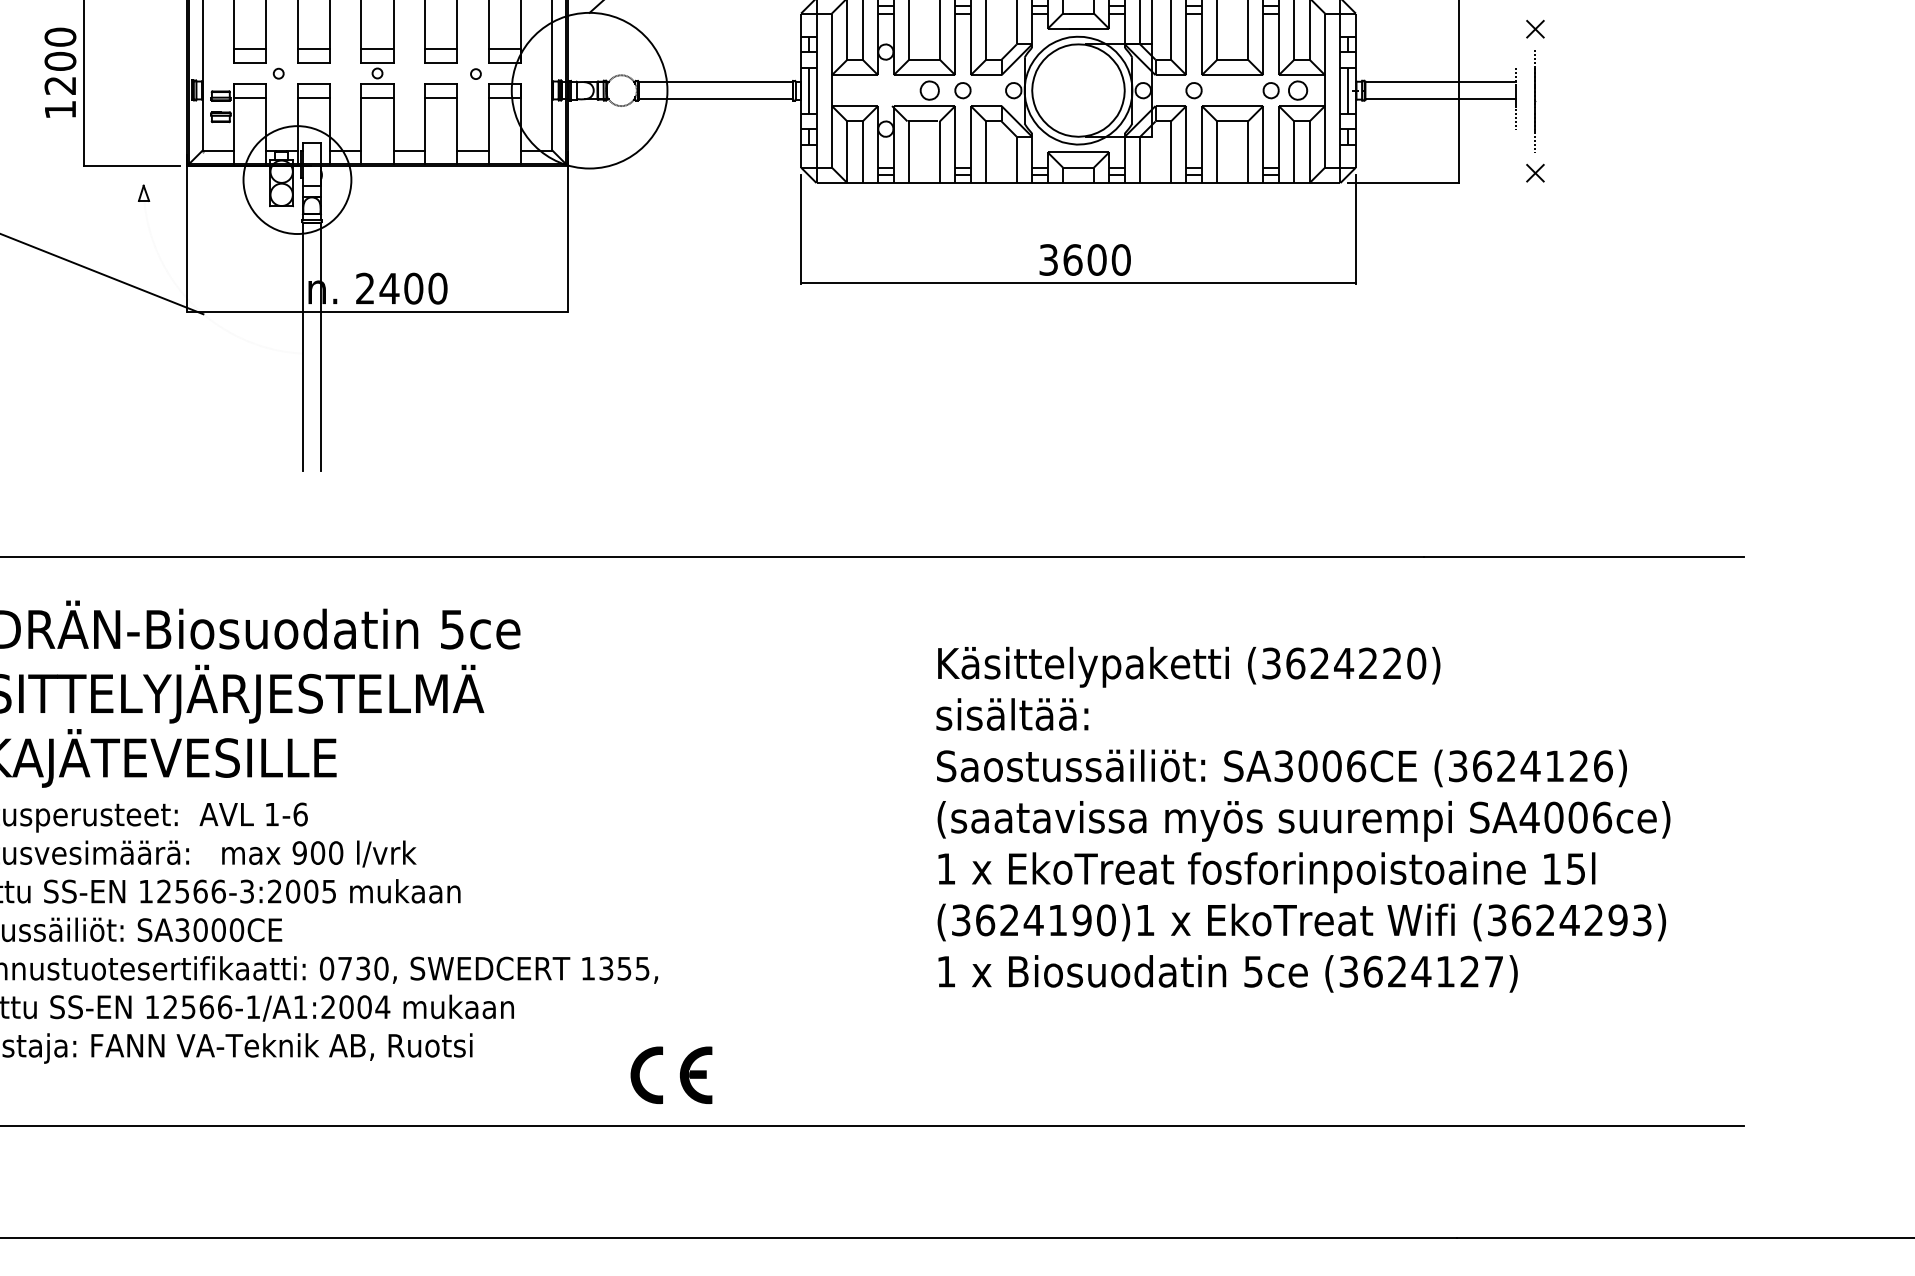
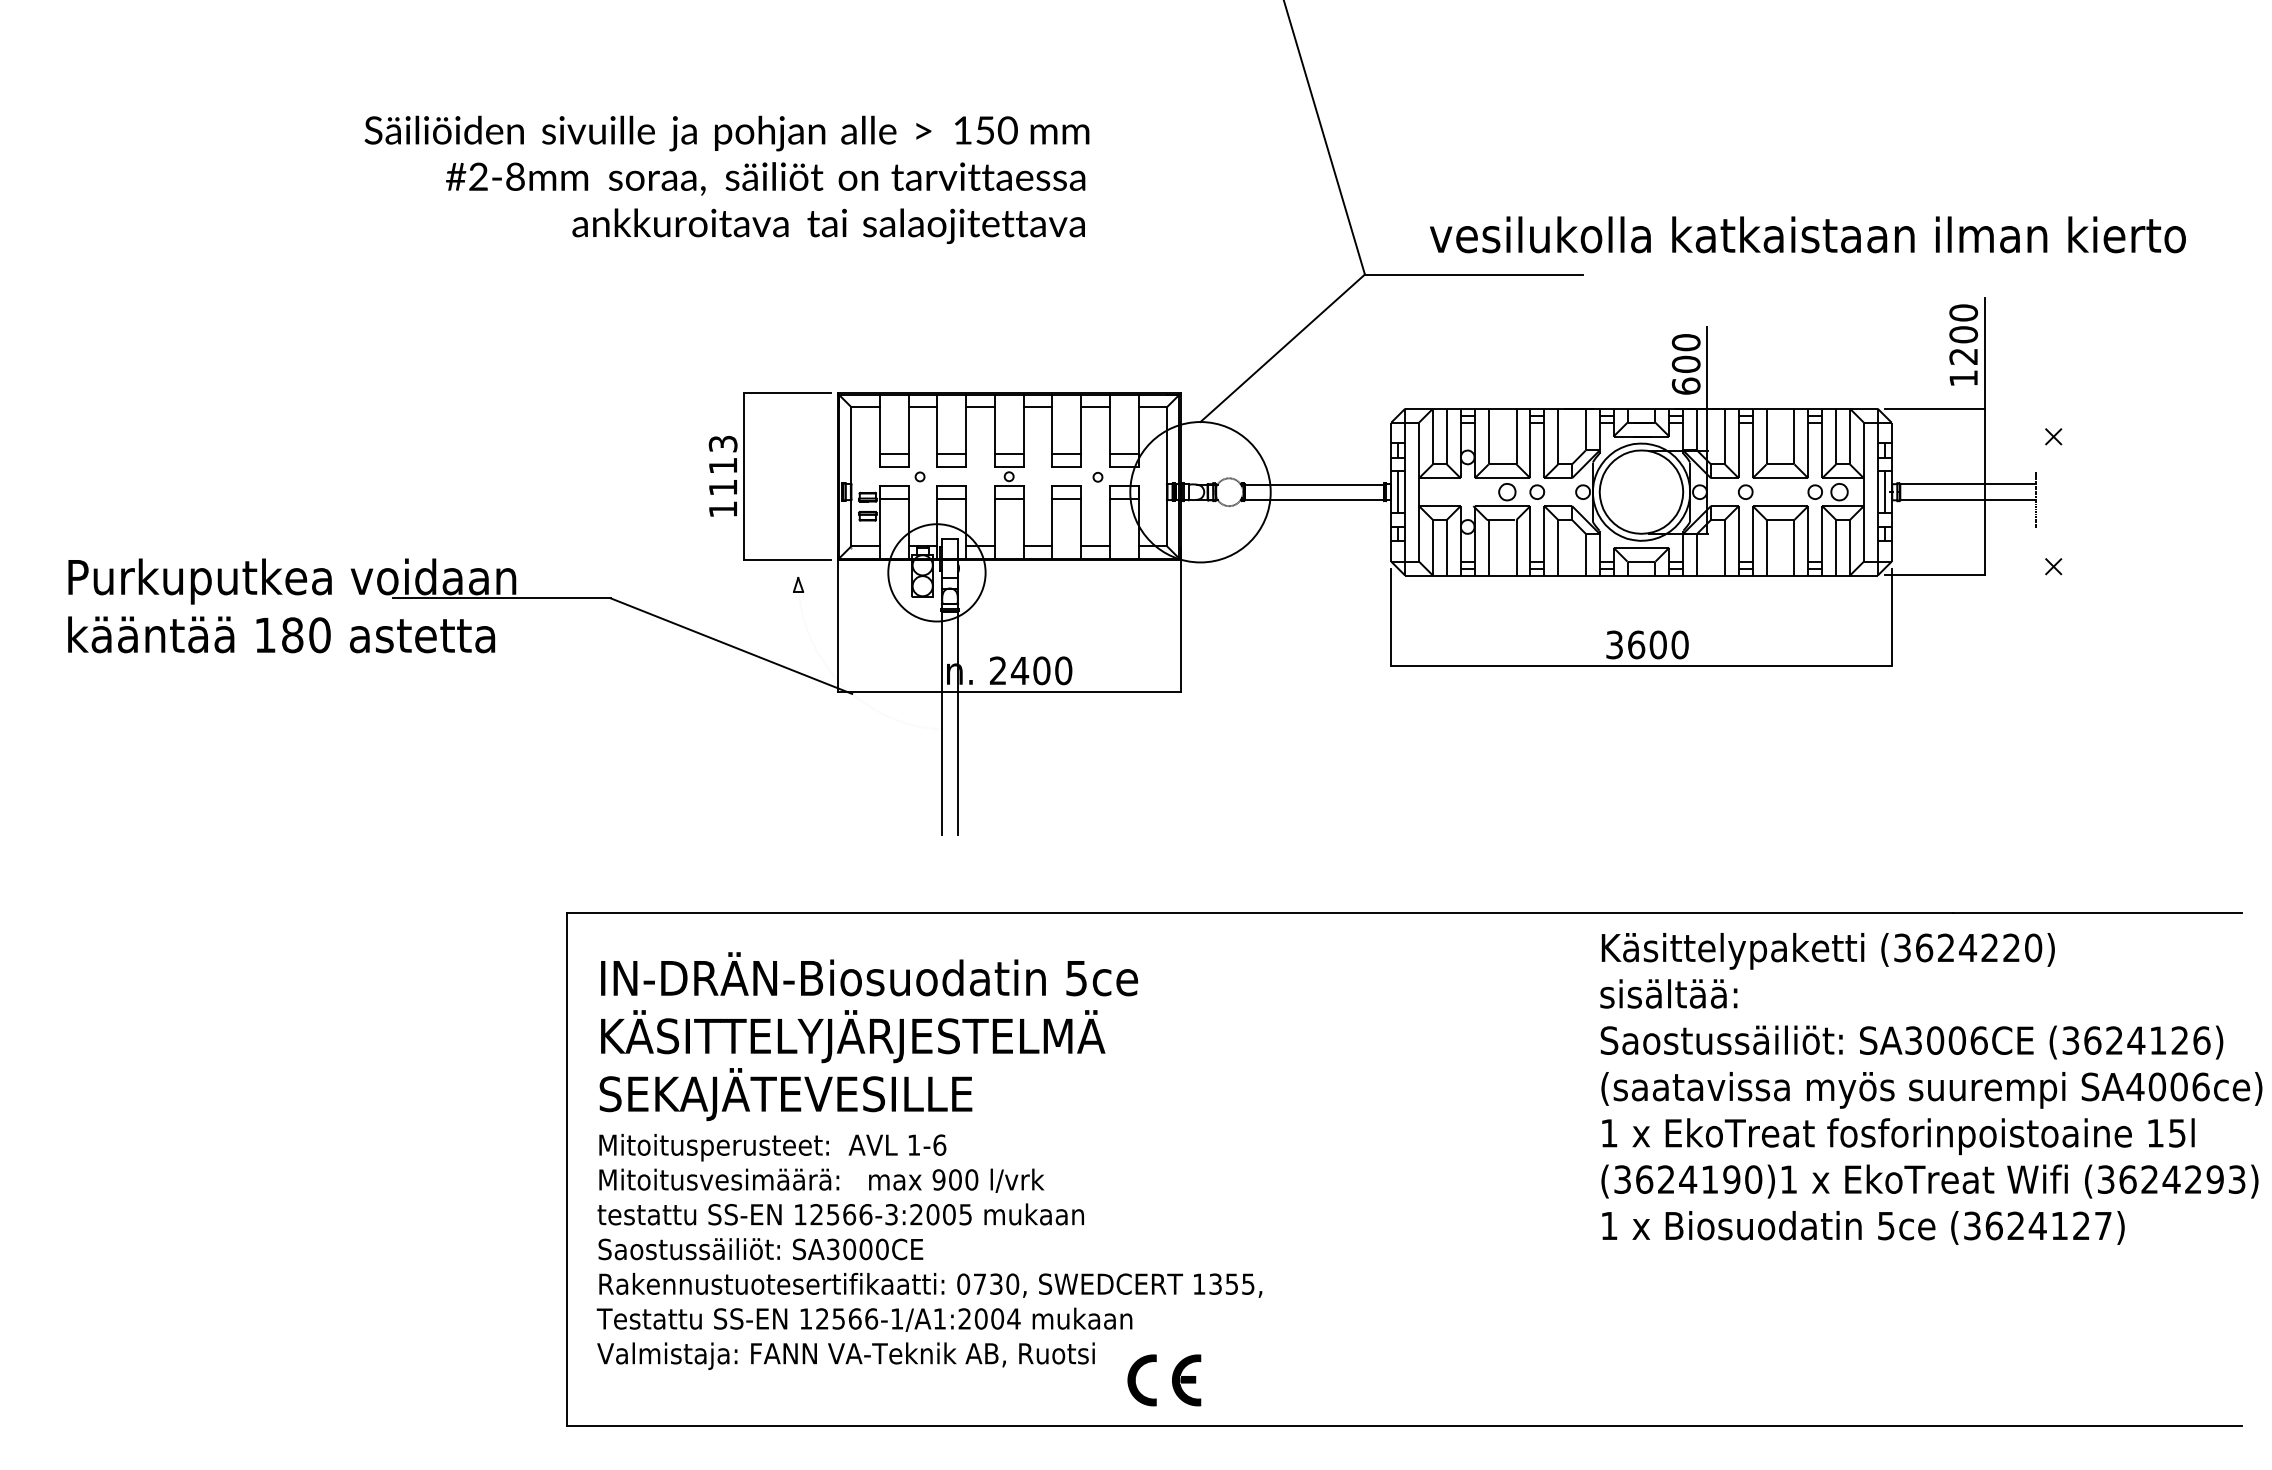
text: (59, 61) -> (722, 465), 1200 -> 1113
line: (1536, 100) -> (2054, 501), removed
text: (1303, 819) -> (1931, 1088), moved
part: (680, 1075) -> (1172, 1380), moved

